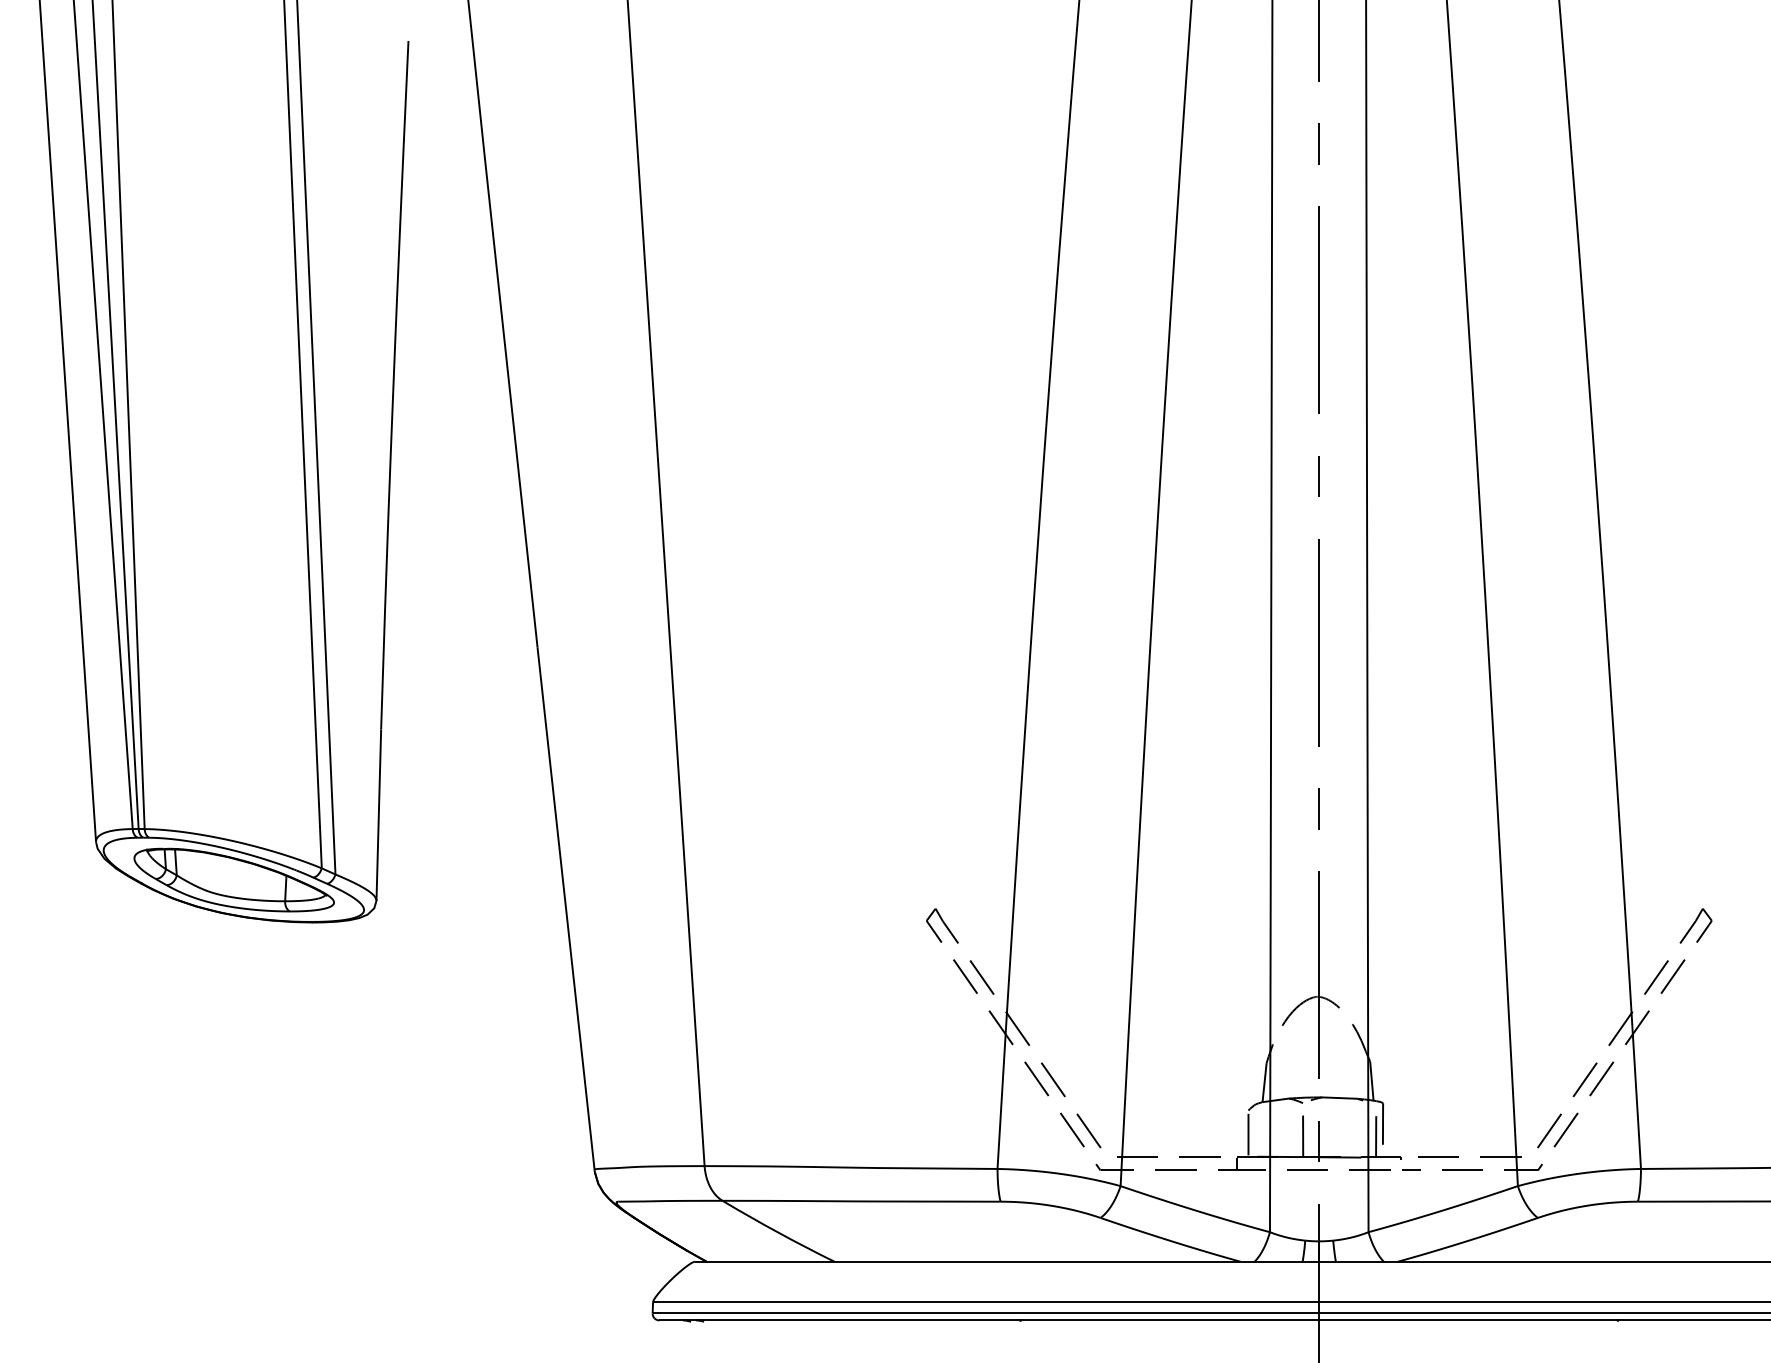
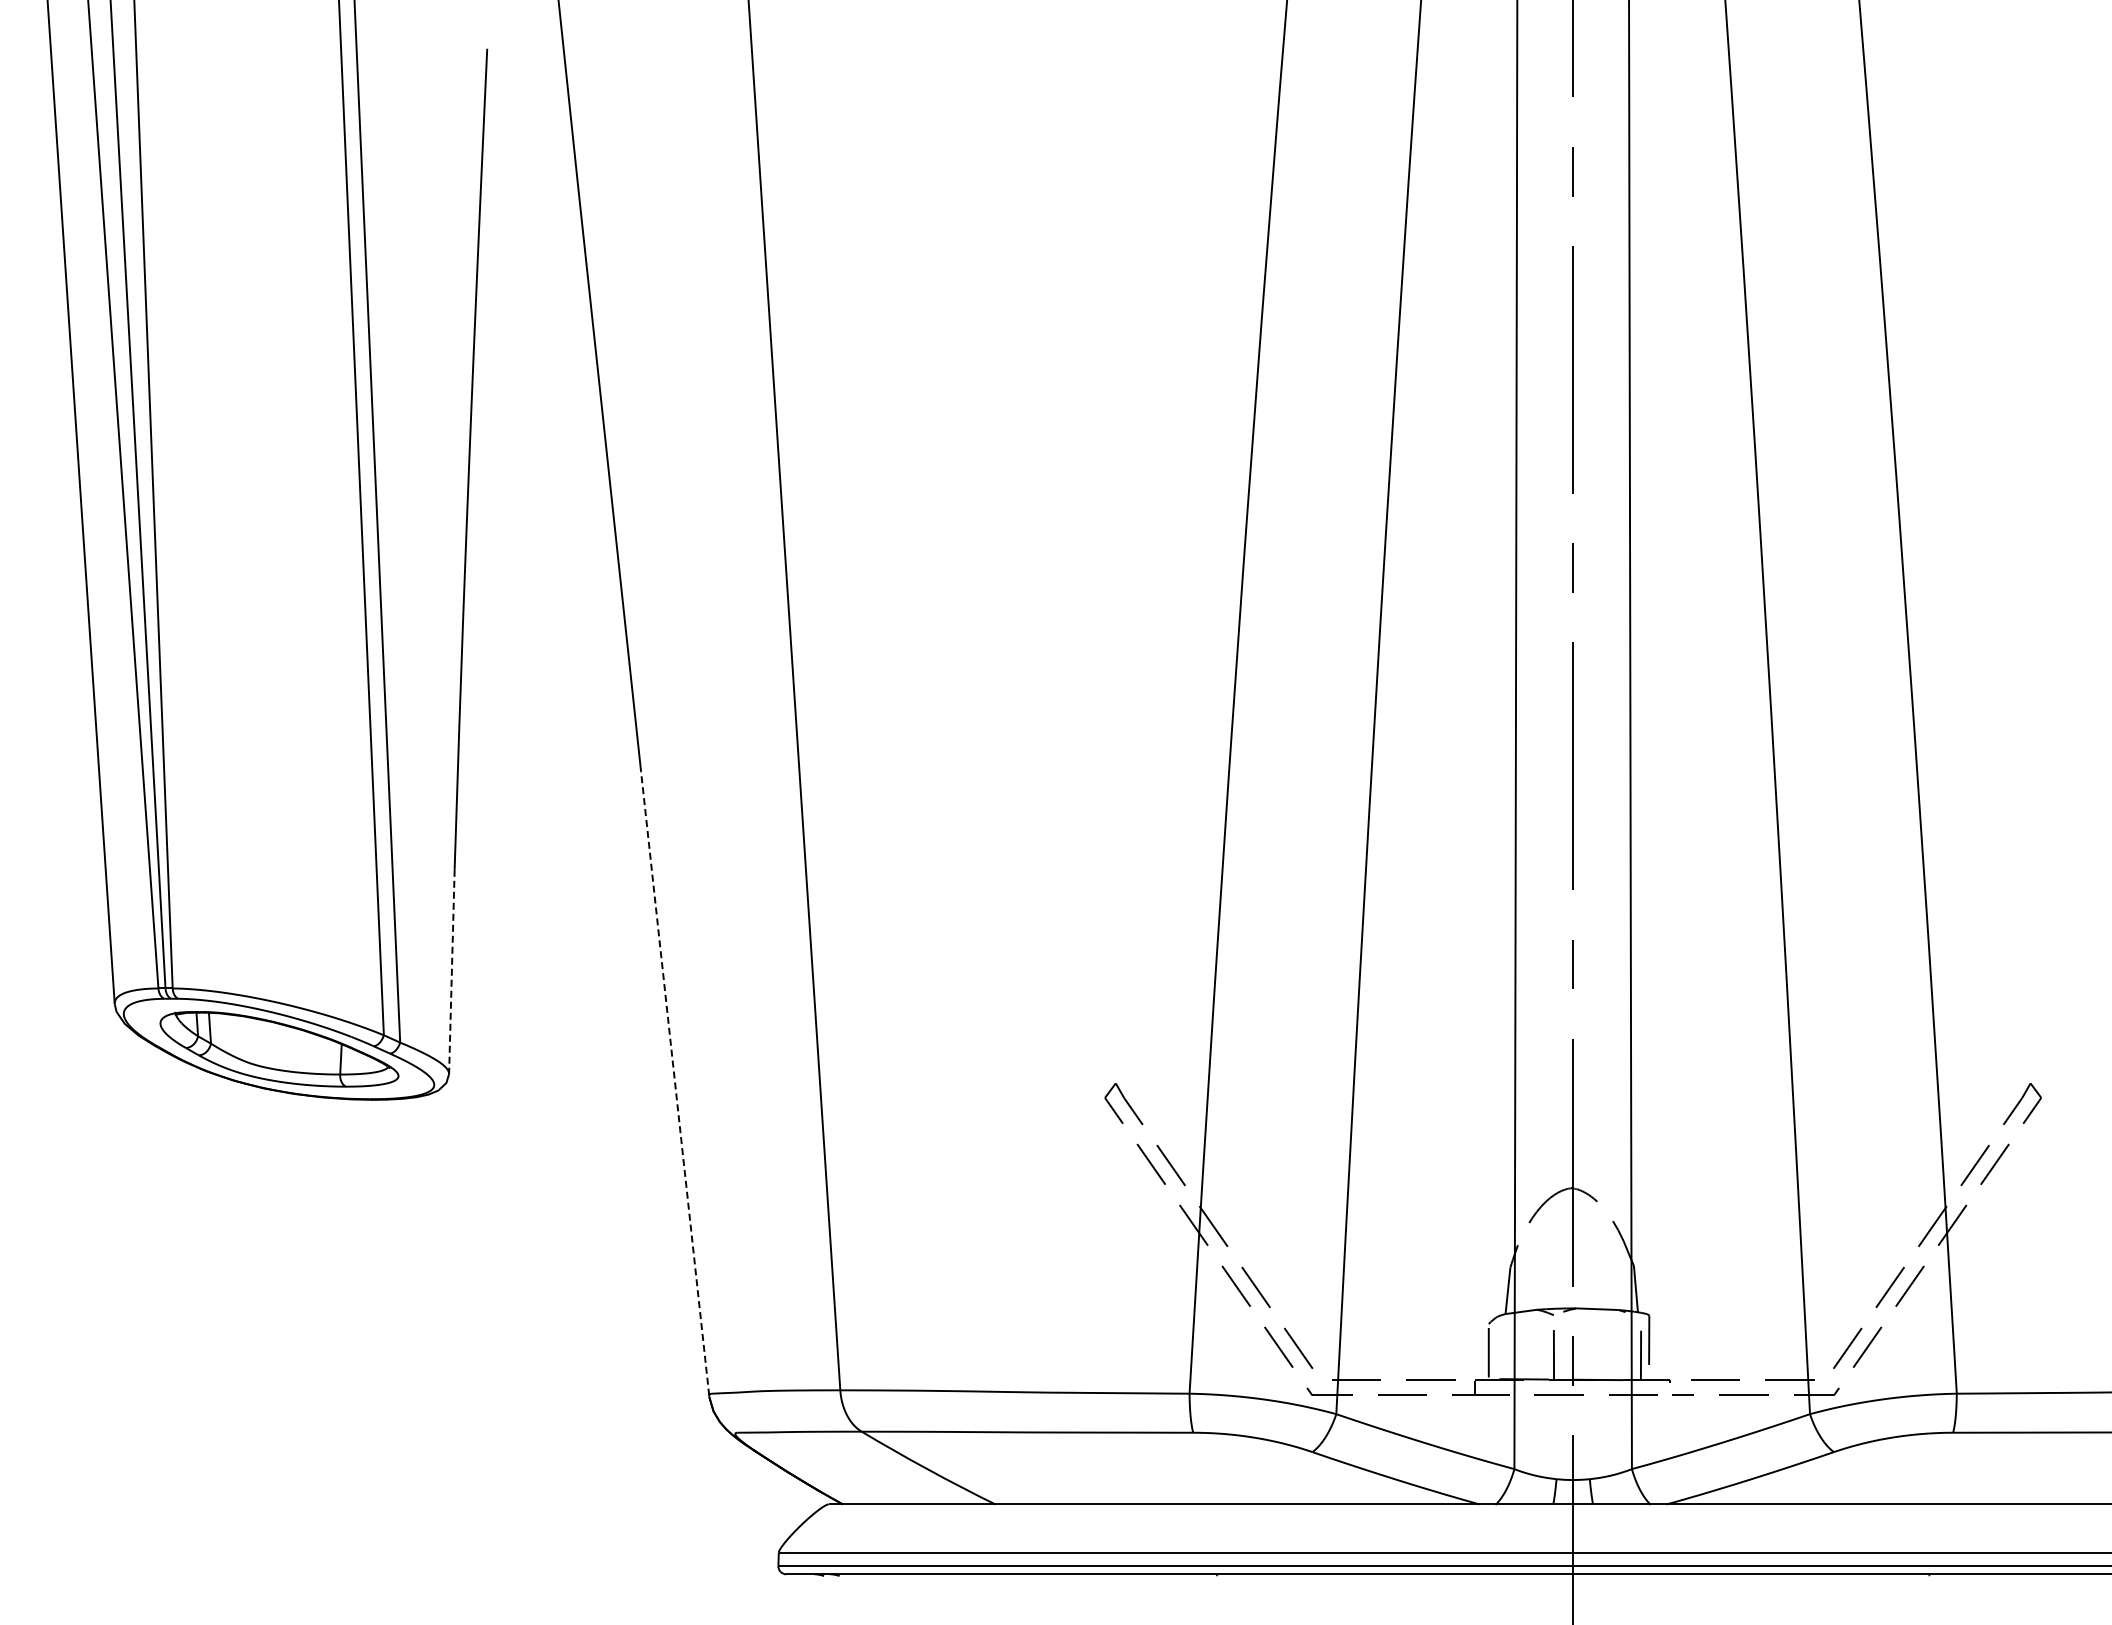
line: (378, 815) -> (451, 972), solid -> dashed
line: (566, 908) -> (675, 1083), solid -> dashed

